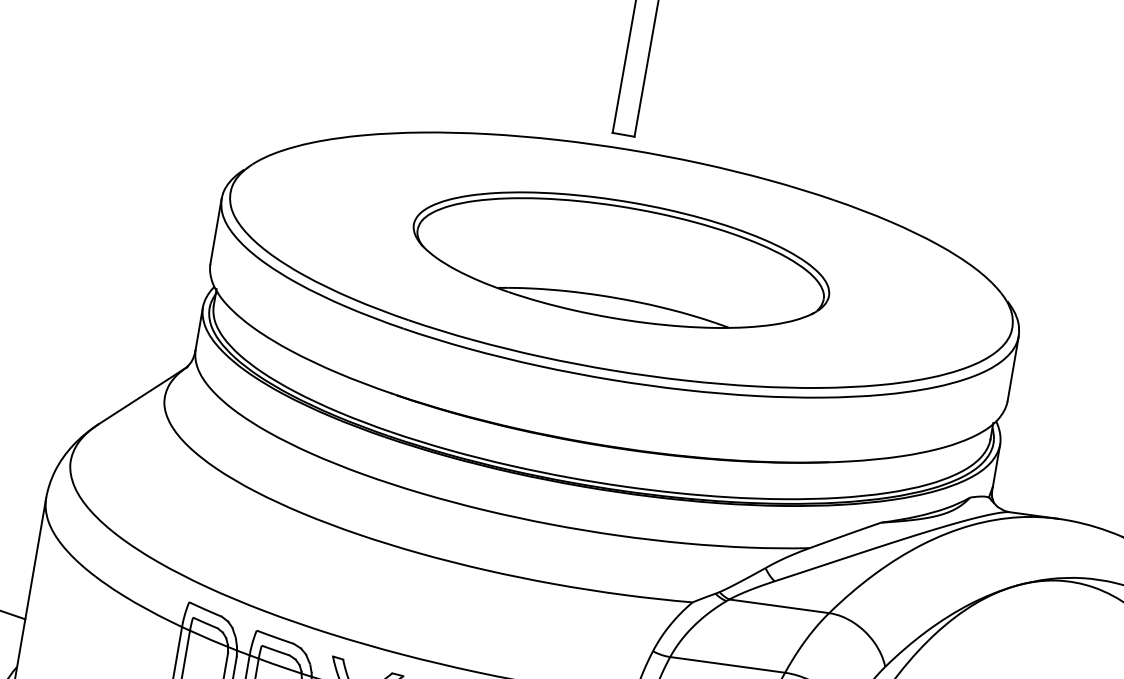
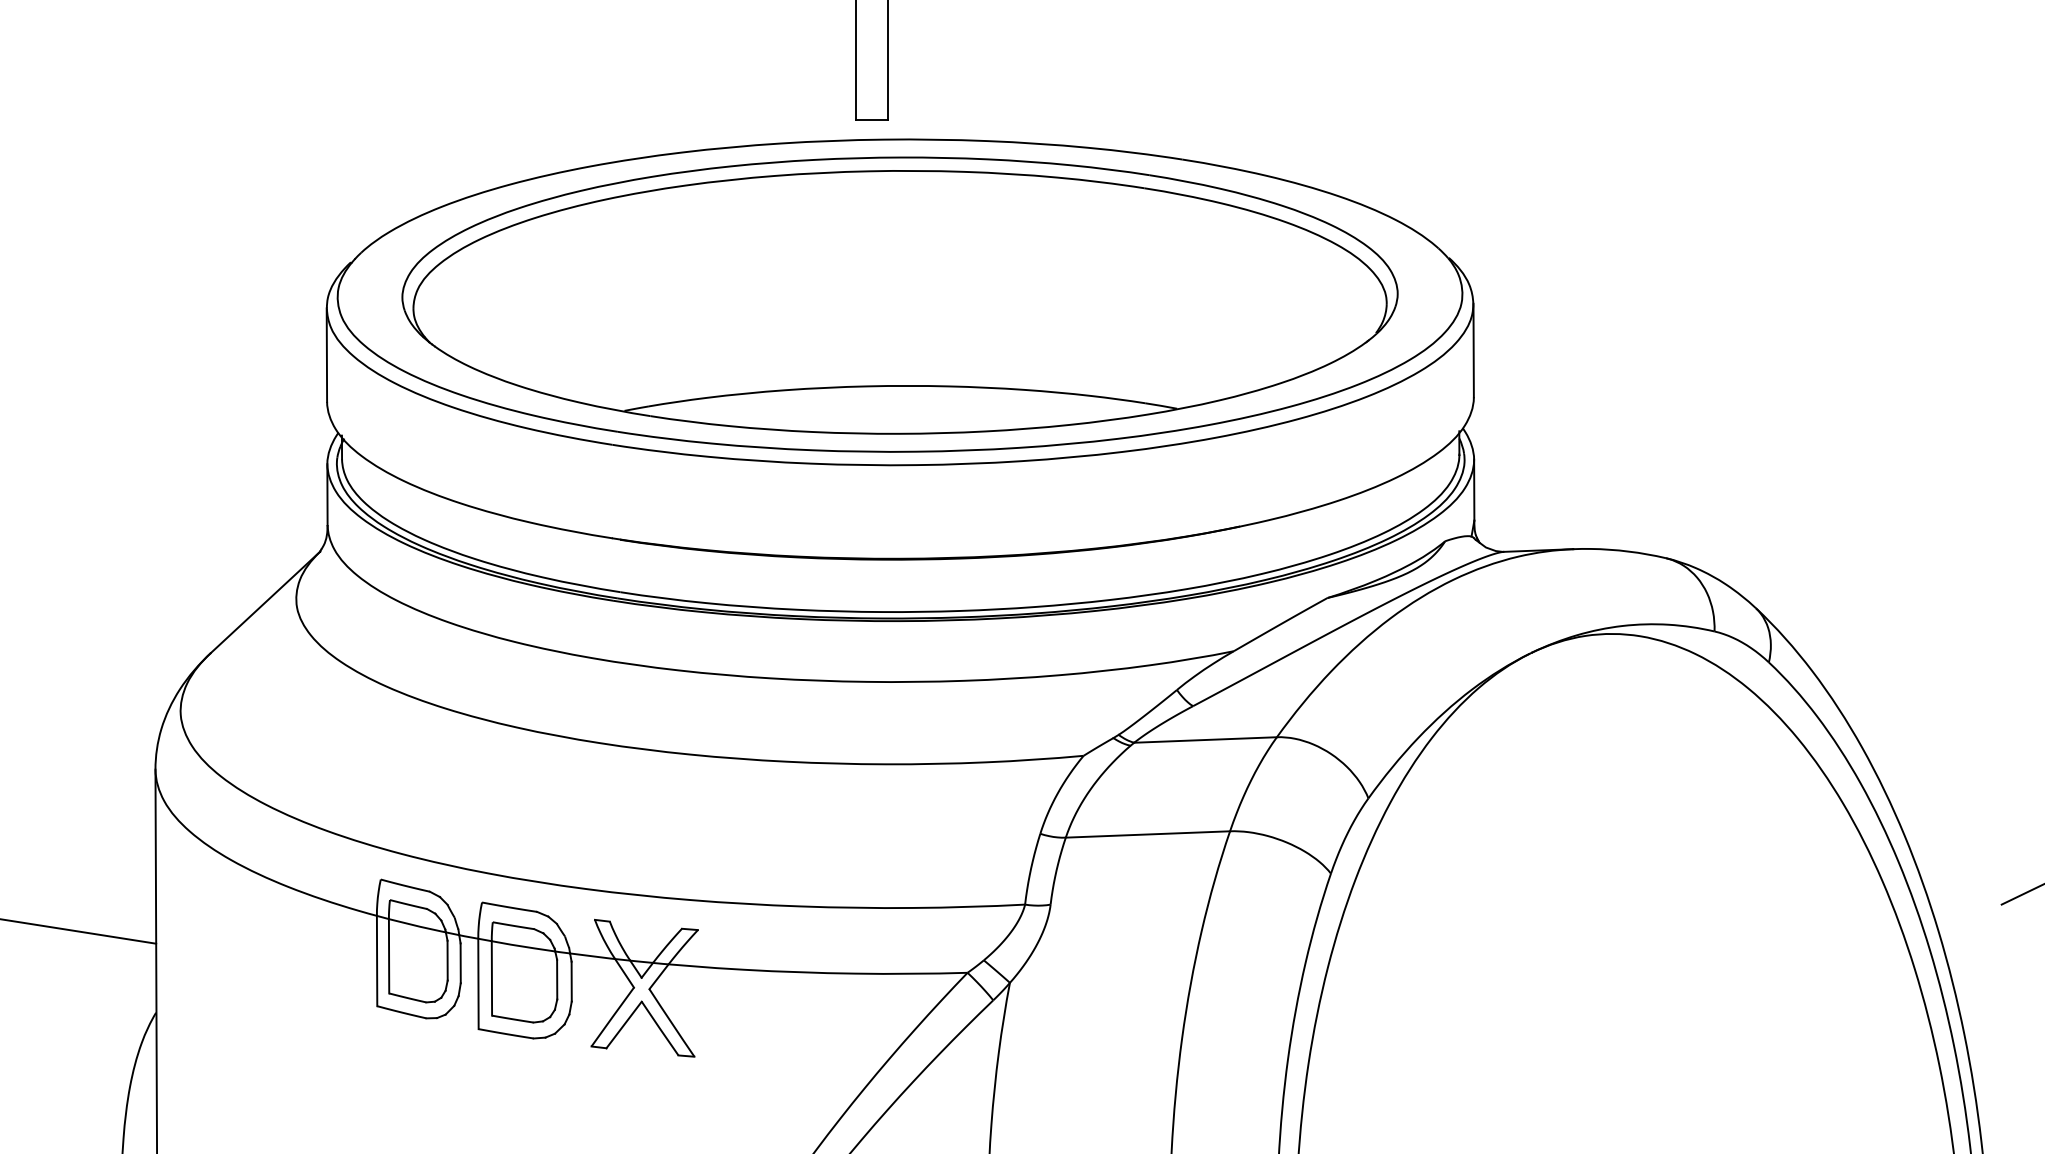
part: (621, 260) -> (899, 295), size x1.67

